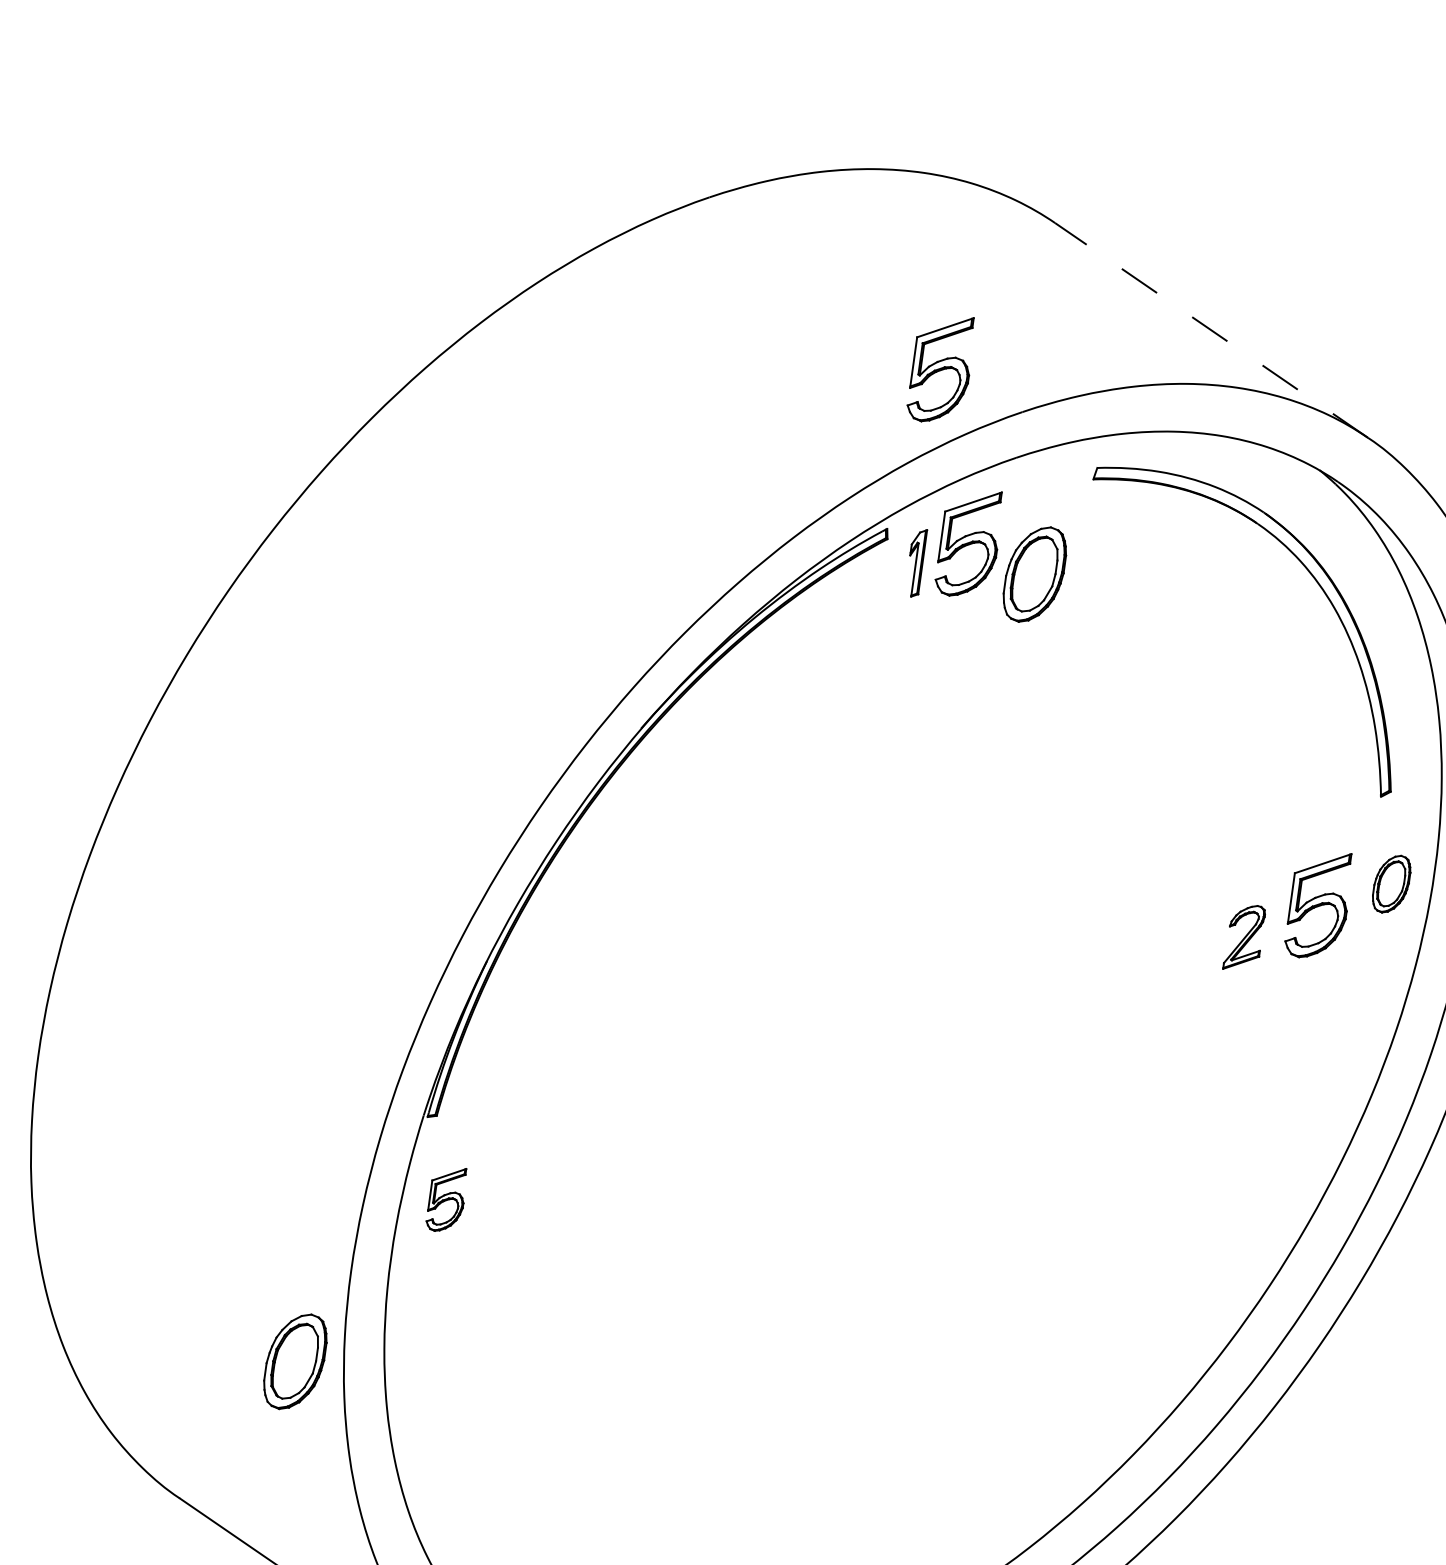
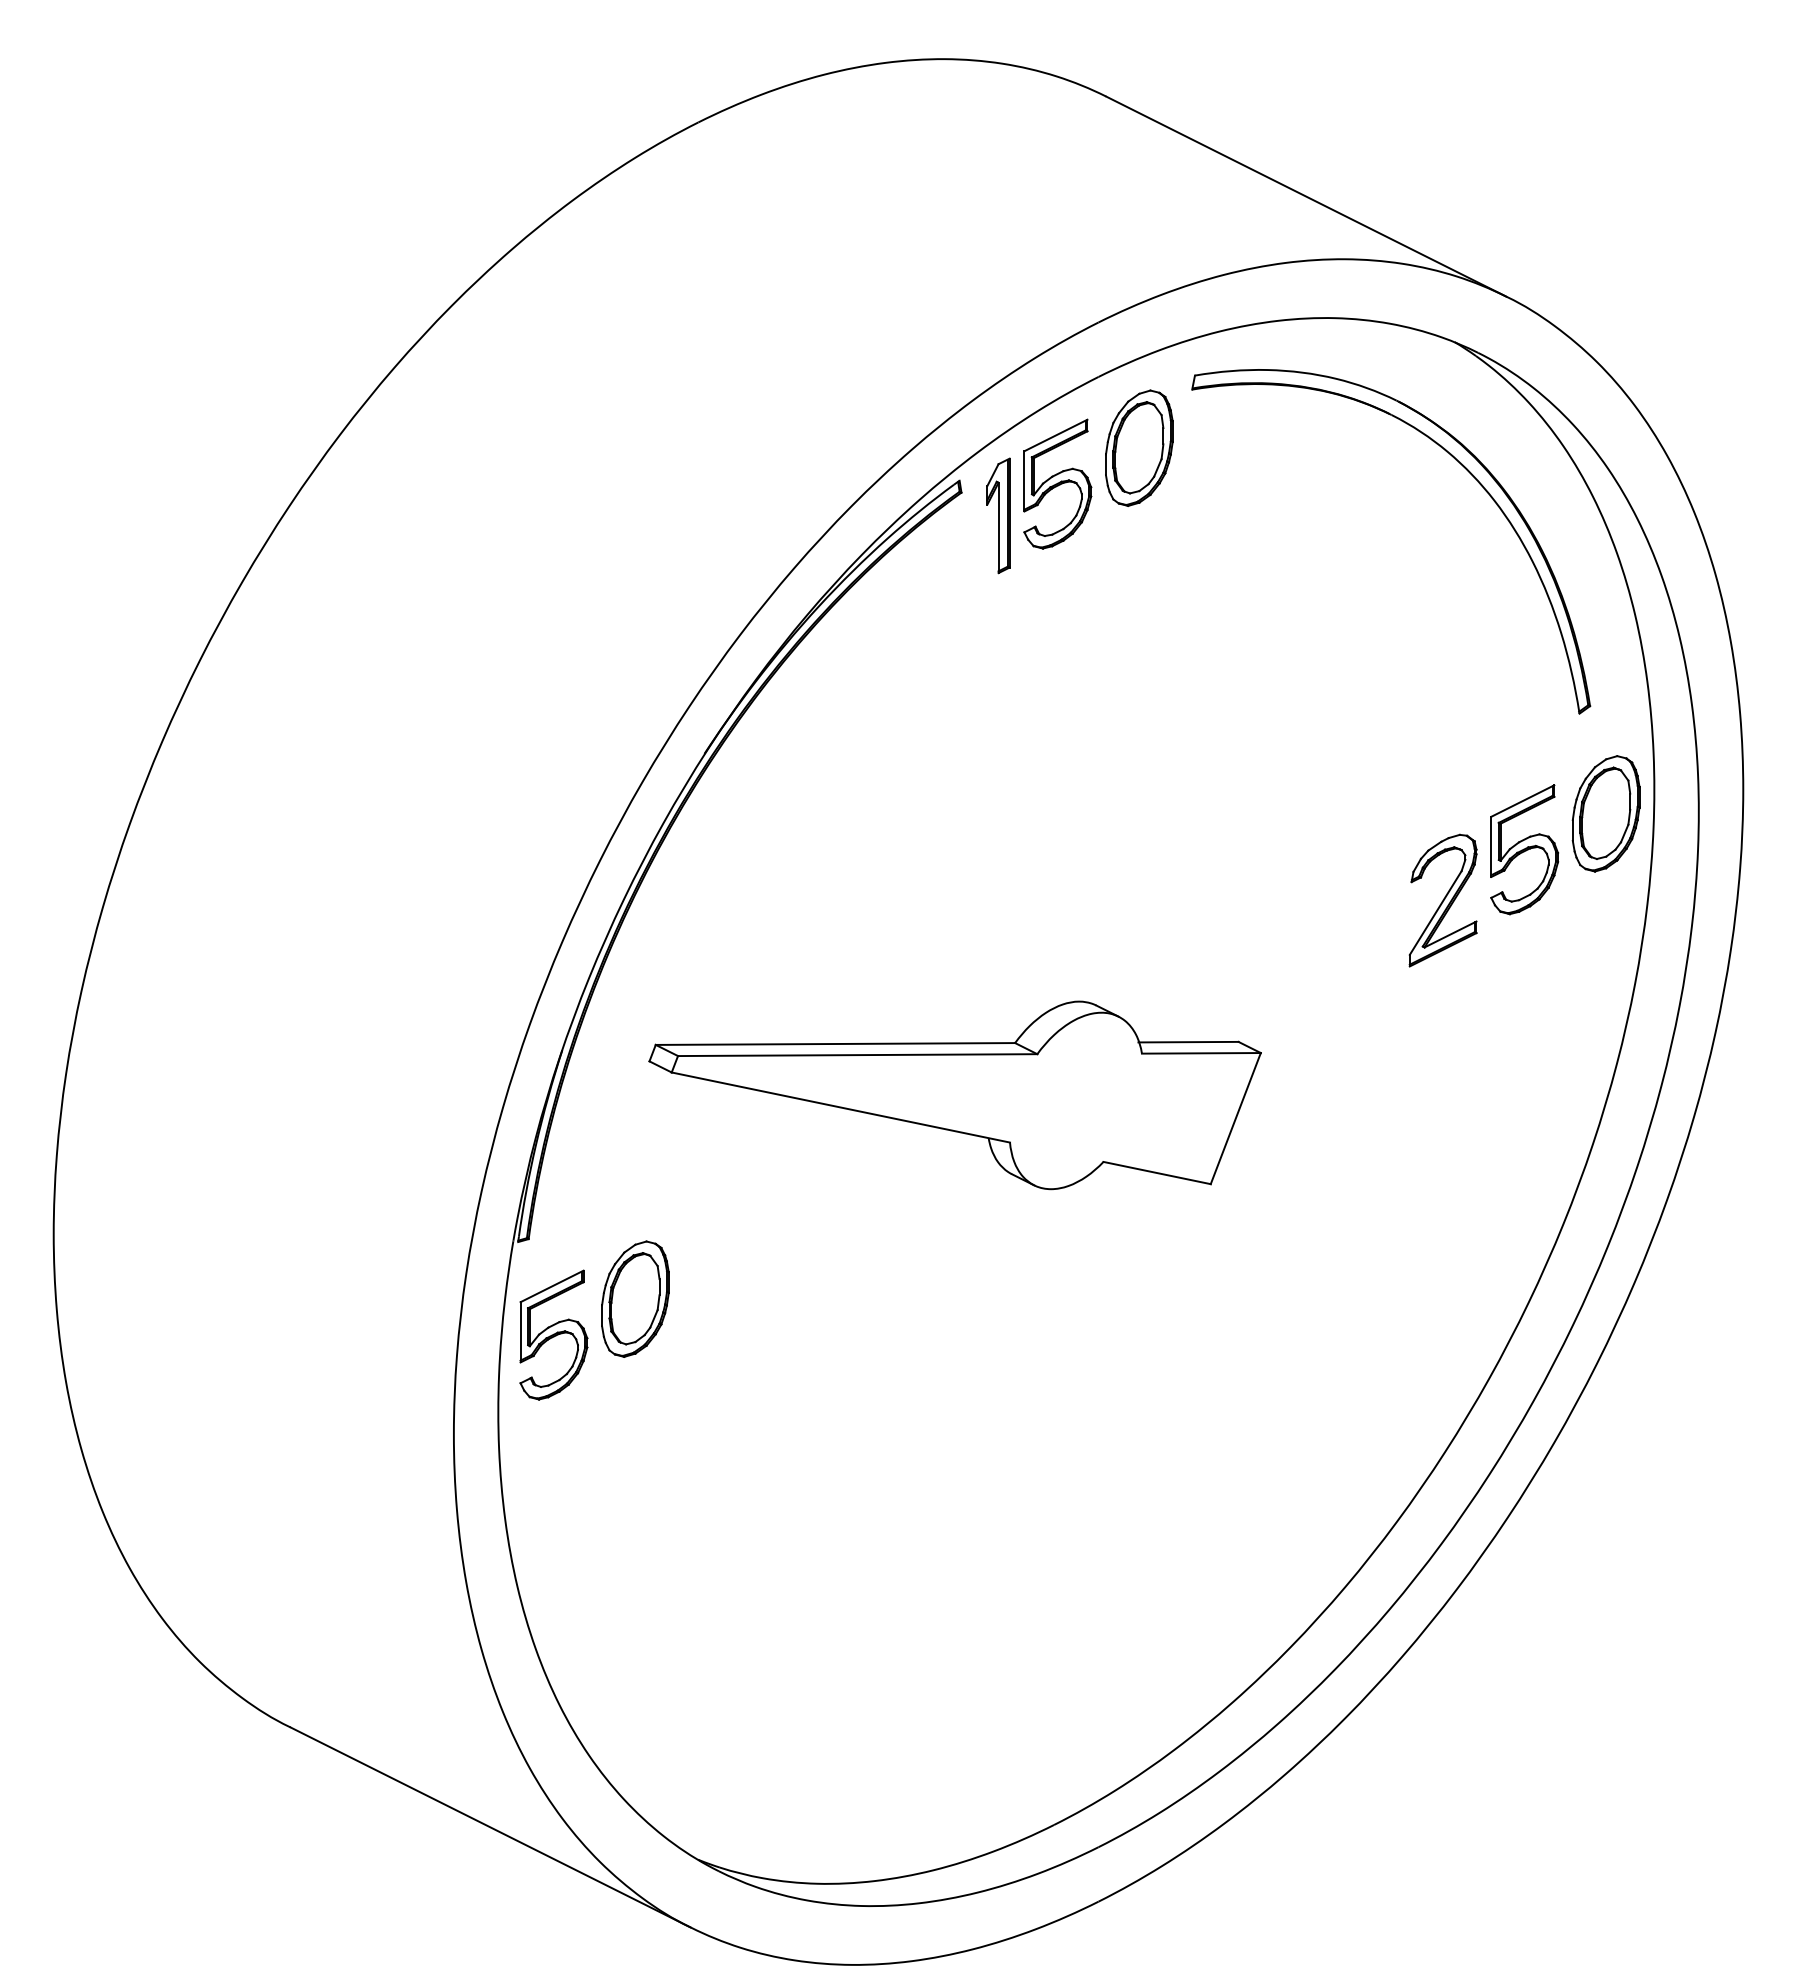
line: (1211, 330) -> (1306, 196), dashed -> solid
part: (941, 368) -> (996, 284), removed
part: (915, 562) -> (998, 515), size x1.43
part: (1035, 574) -> (1139, 447), moved
part: (1391, 883) -> (1605, 813), size x1.67
part: (1244, 937) -> (1442, 900), size x1.67
part: (811, 1044) -> (954, 1095), added
part: (446, 1198) -> (553, 1334), size x1.67
part: (295, 1361) -> (635, 1298), moved

